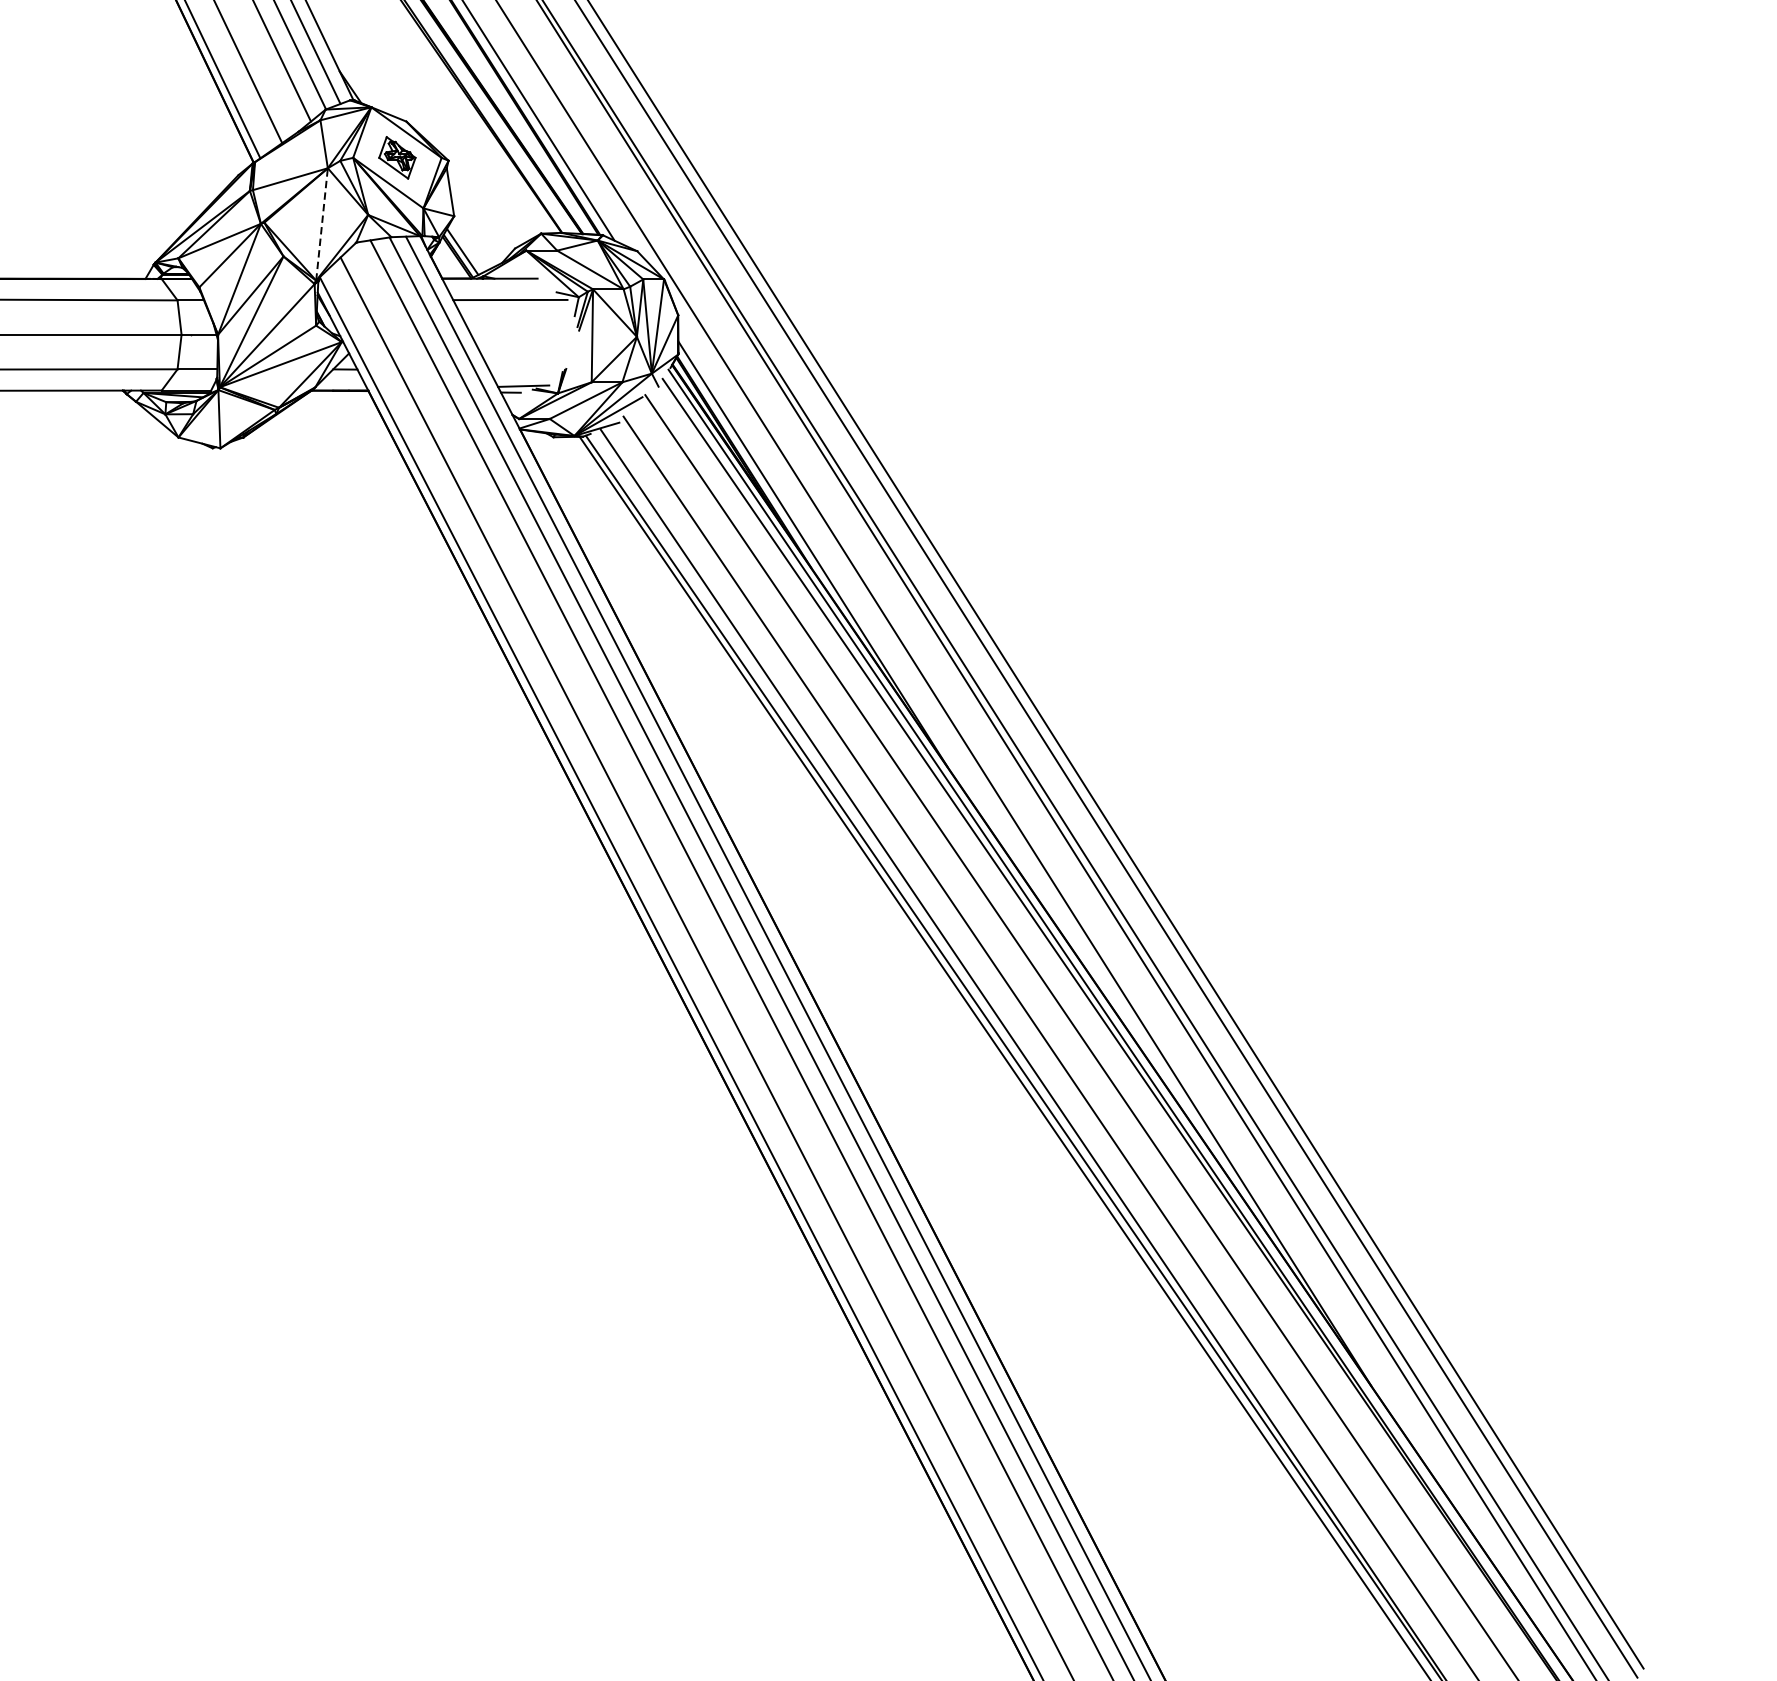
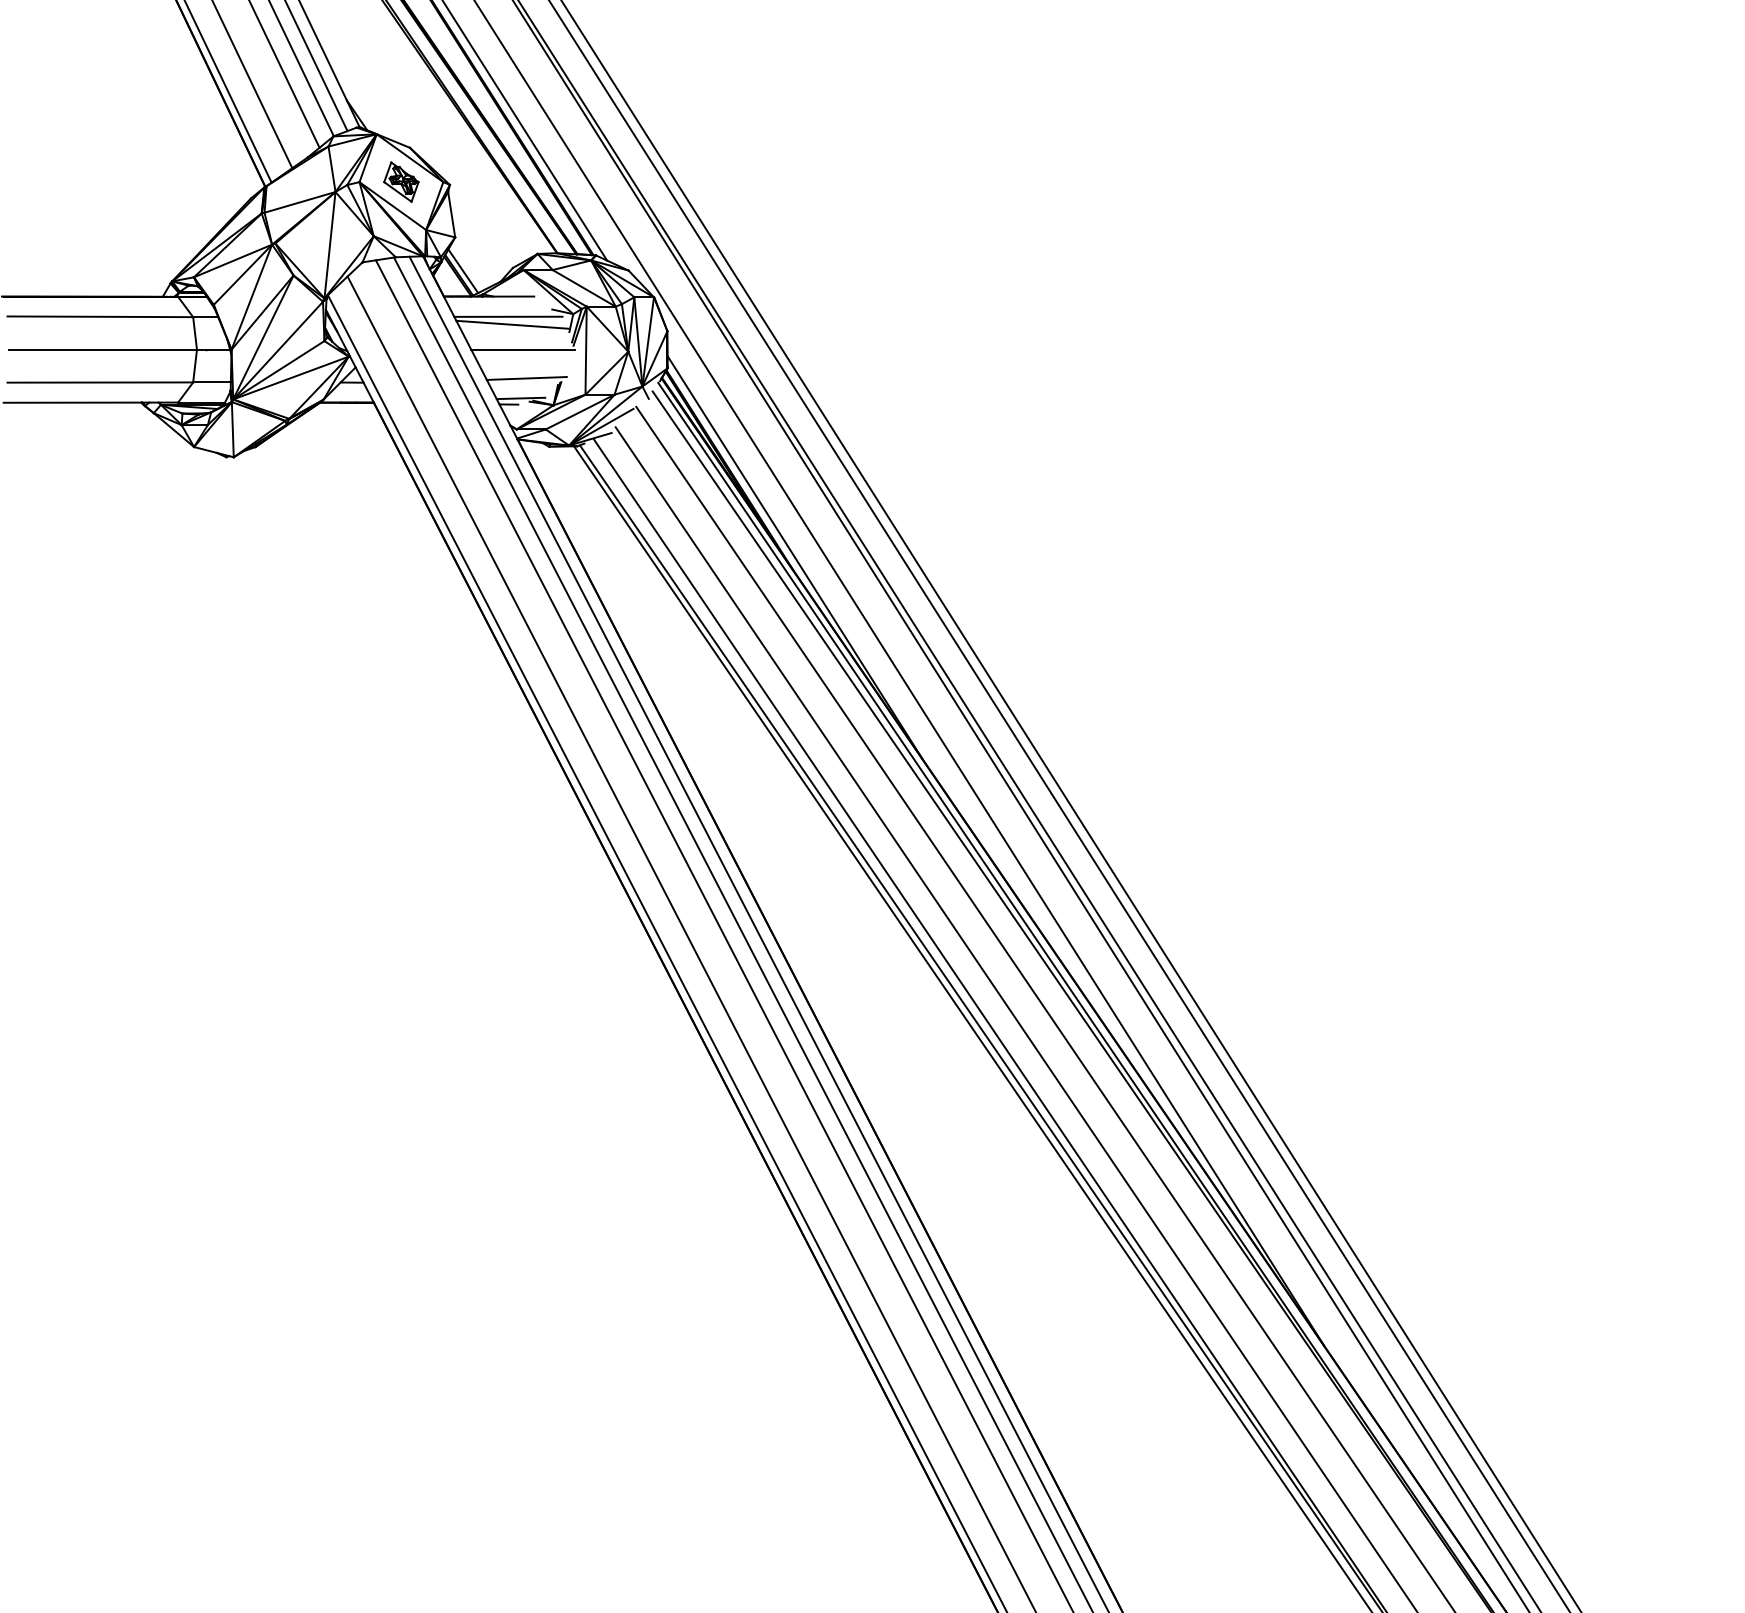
line: (322, 223) -> (330, 244), dashed -> solid
line: (514, 308) -> (512, 324), added
line: (525, 334) -> (522, 349), added
line: (529, 365) -> (526, 378), added

